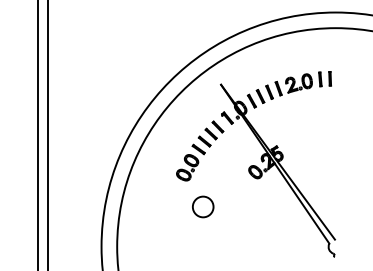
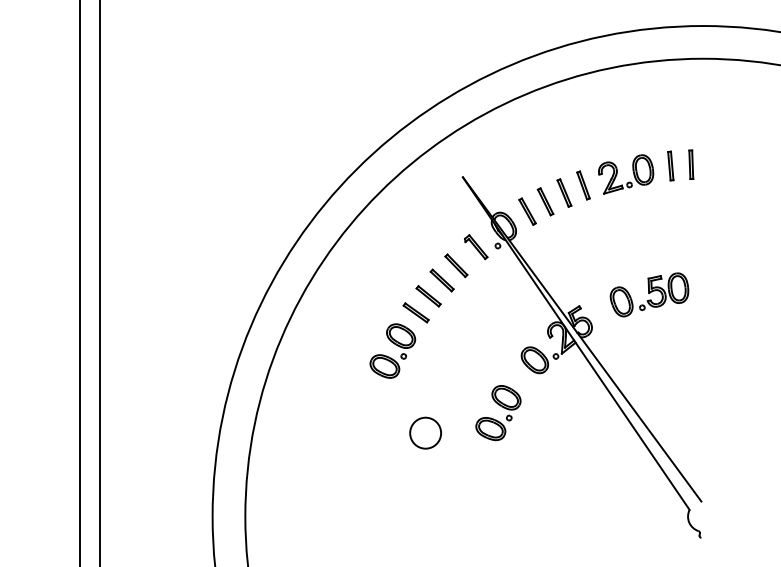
part: (309, 140) -> (648, 293), added
part: (237, 197) -> (497, 413), added
circle: (203, 206) -> (426, 432), size x0.71

